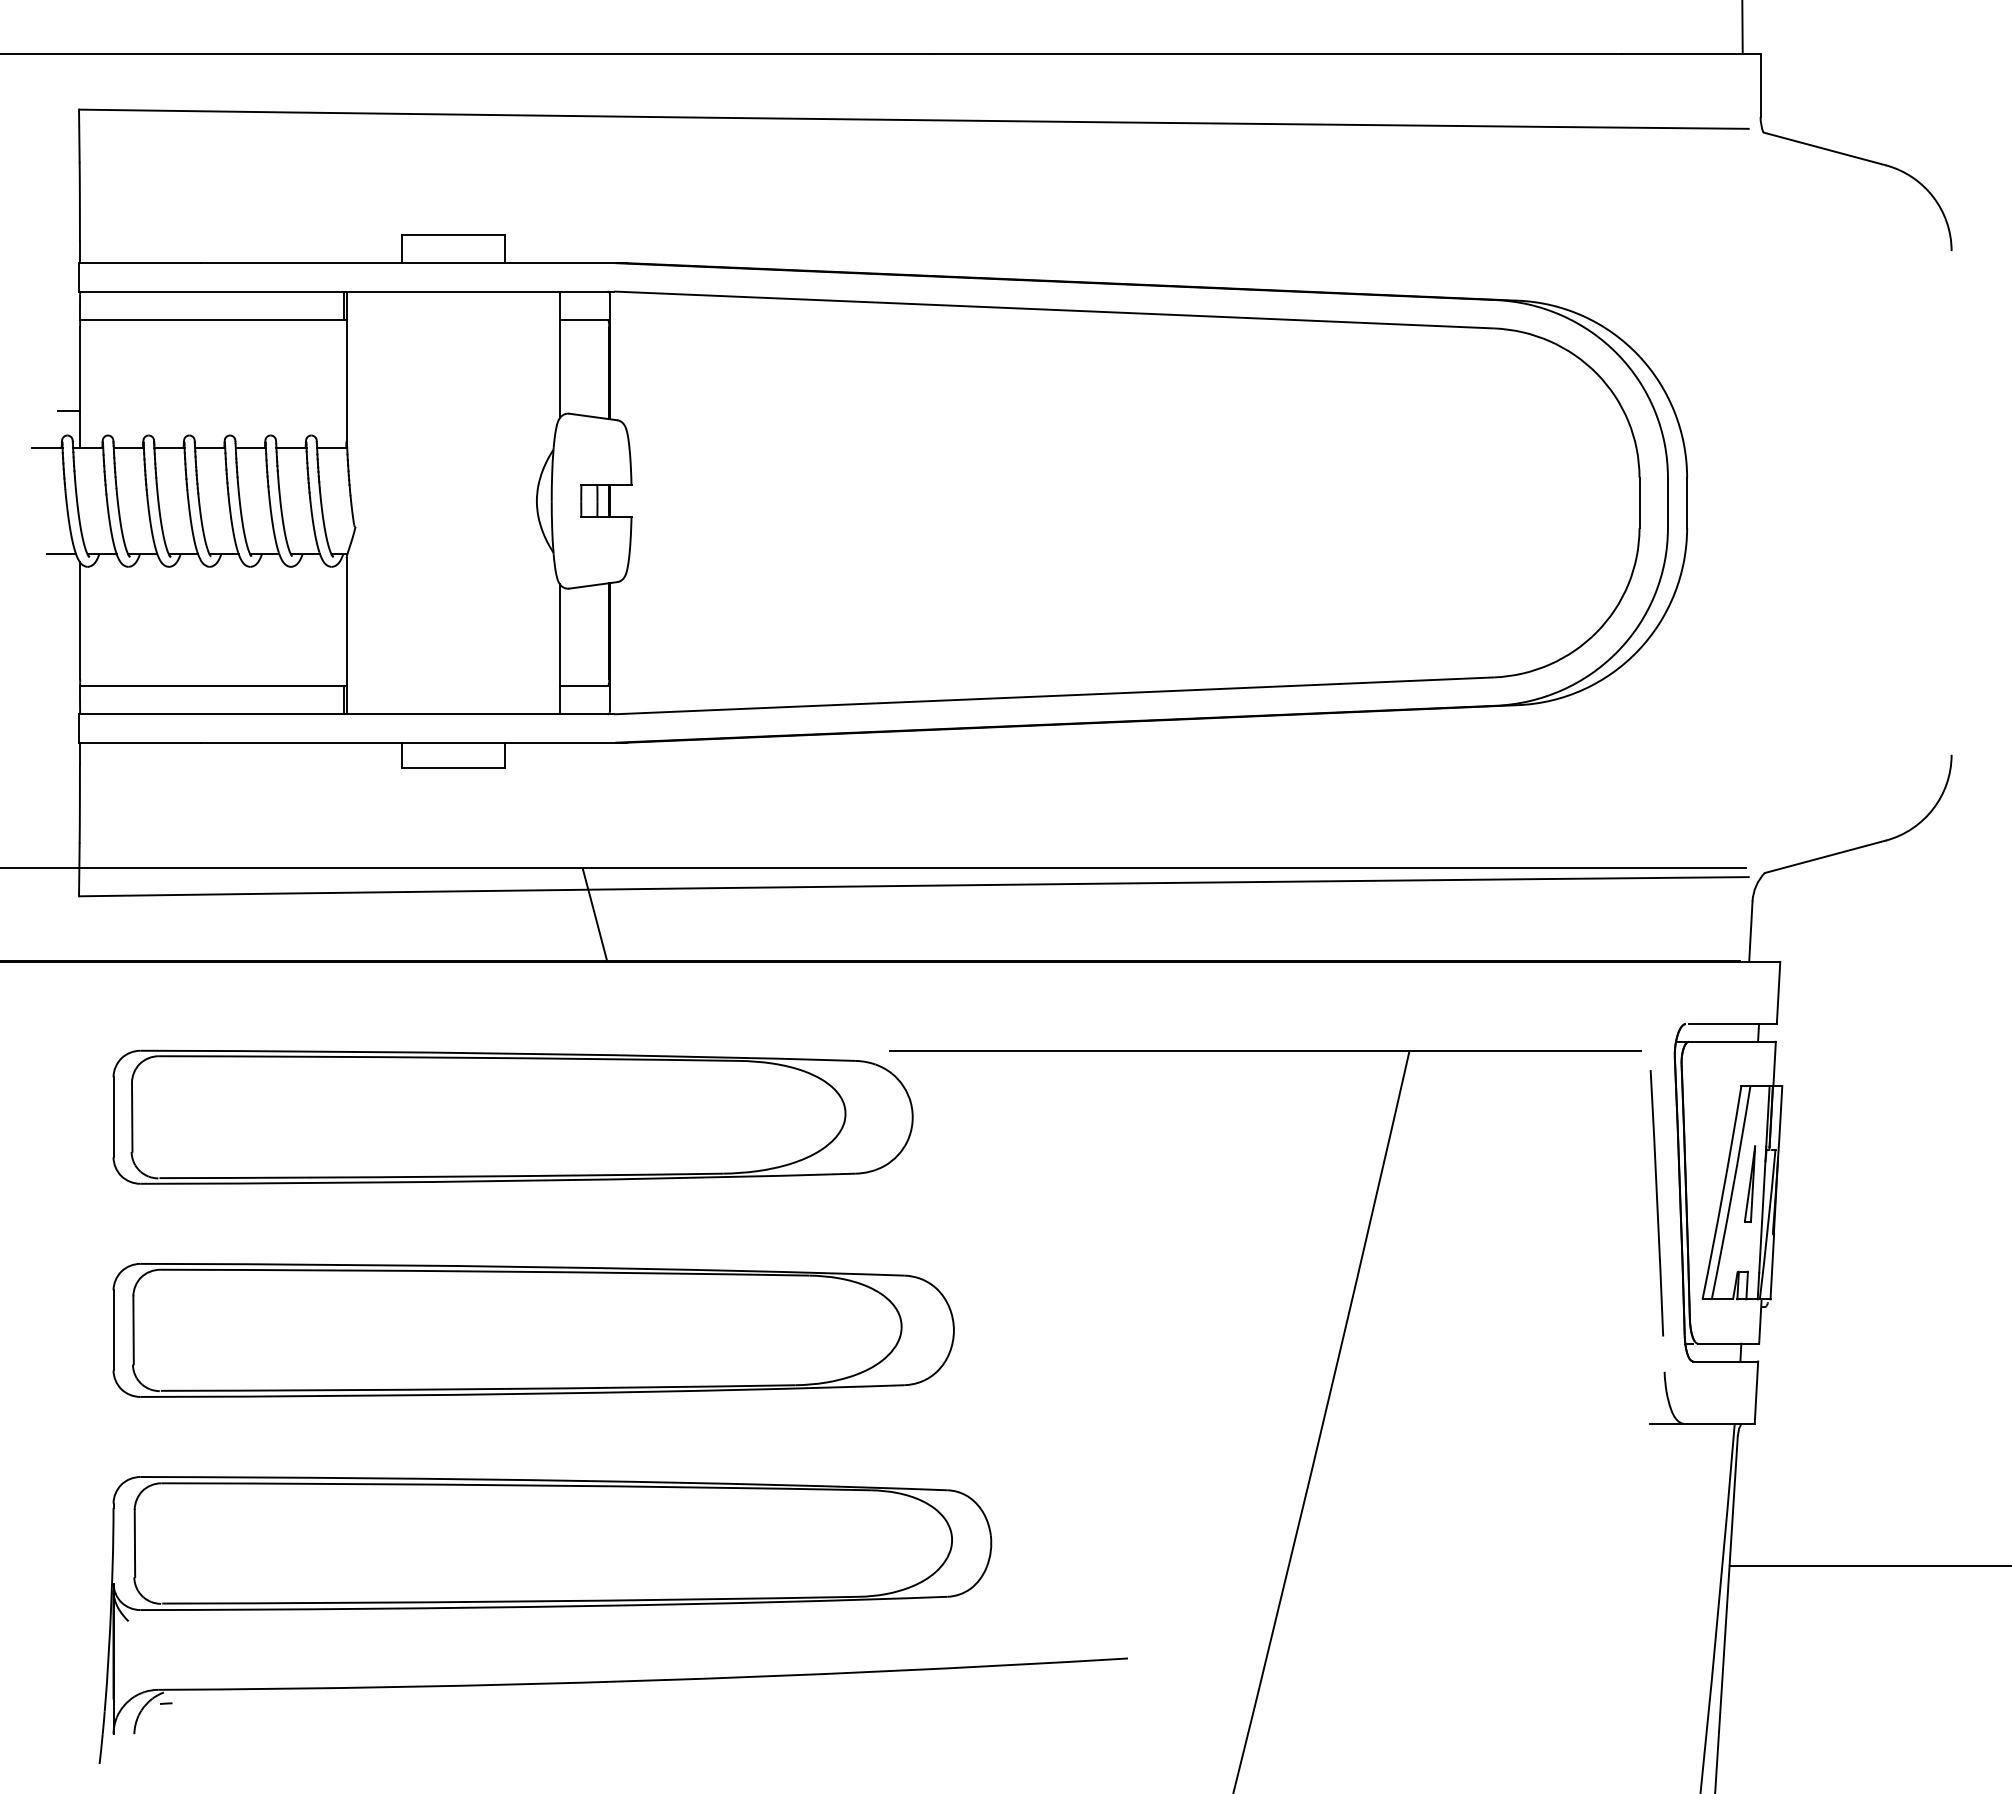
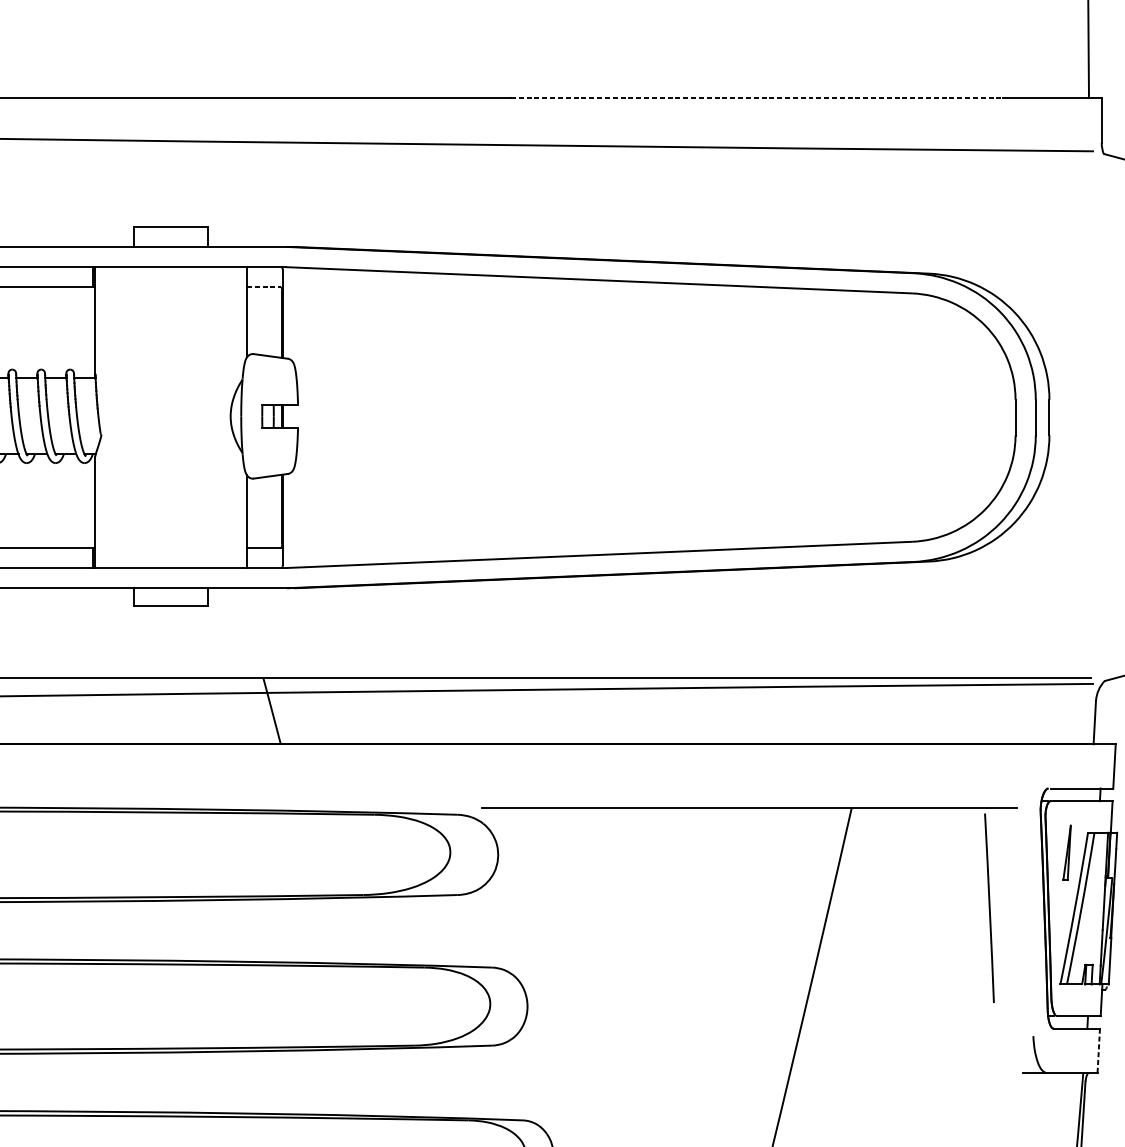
line: (1276, 53) -> (757, 97), solid -> dashed
line: (583, 320) -> (263, 287), solid -> dashed
part: (1750, 1183) -> (1067, 852), moved
line: (1656, 1203) -> (989, 908), moved
line: (1756, 1393) -> (1098, 1051), solid -> dashed

